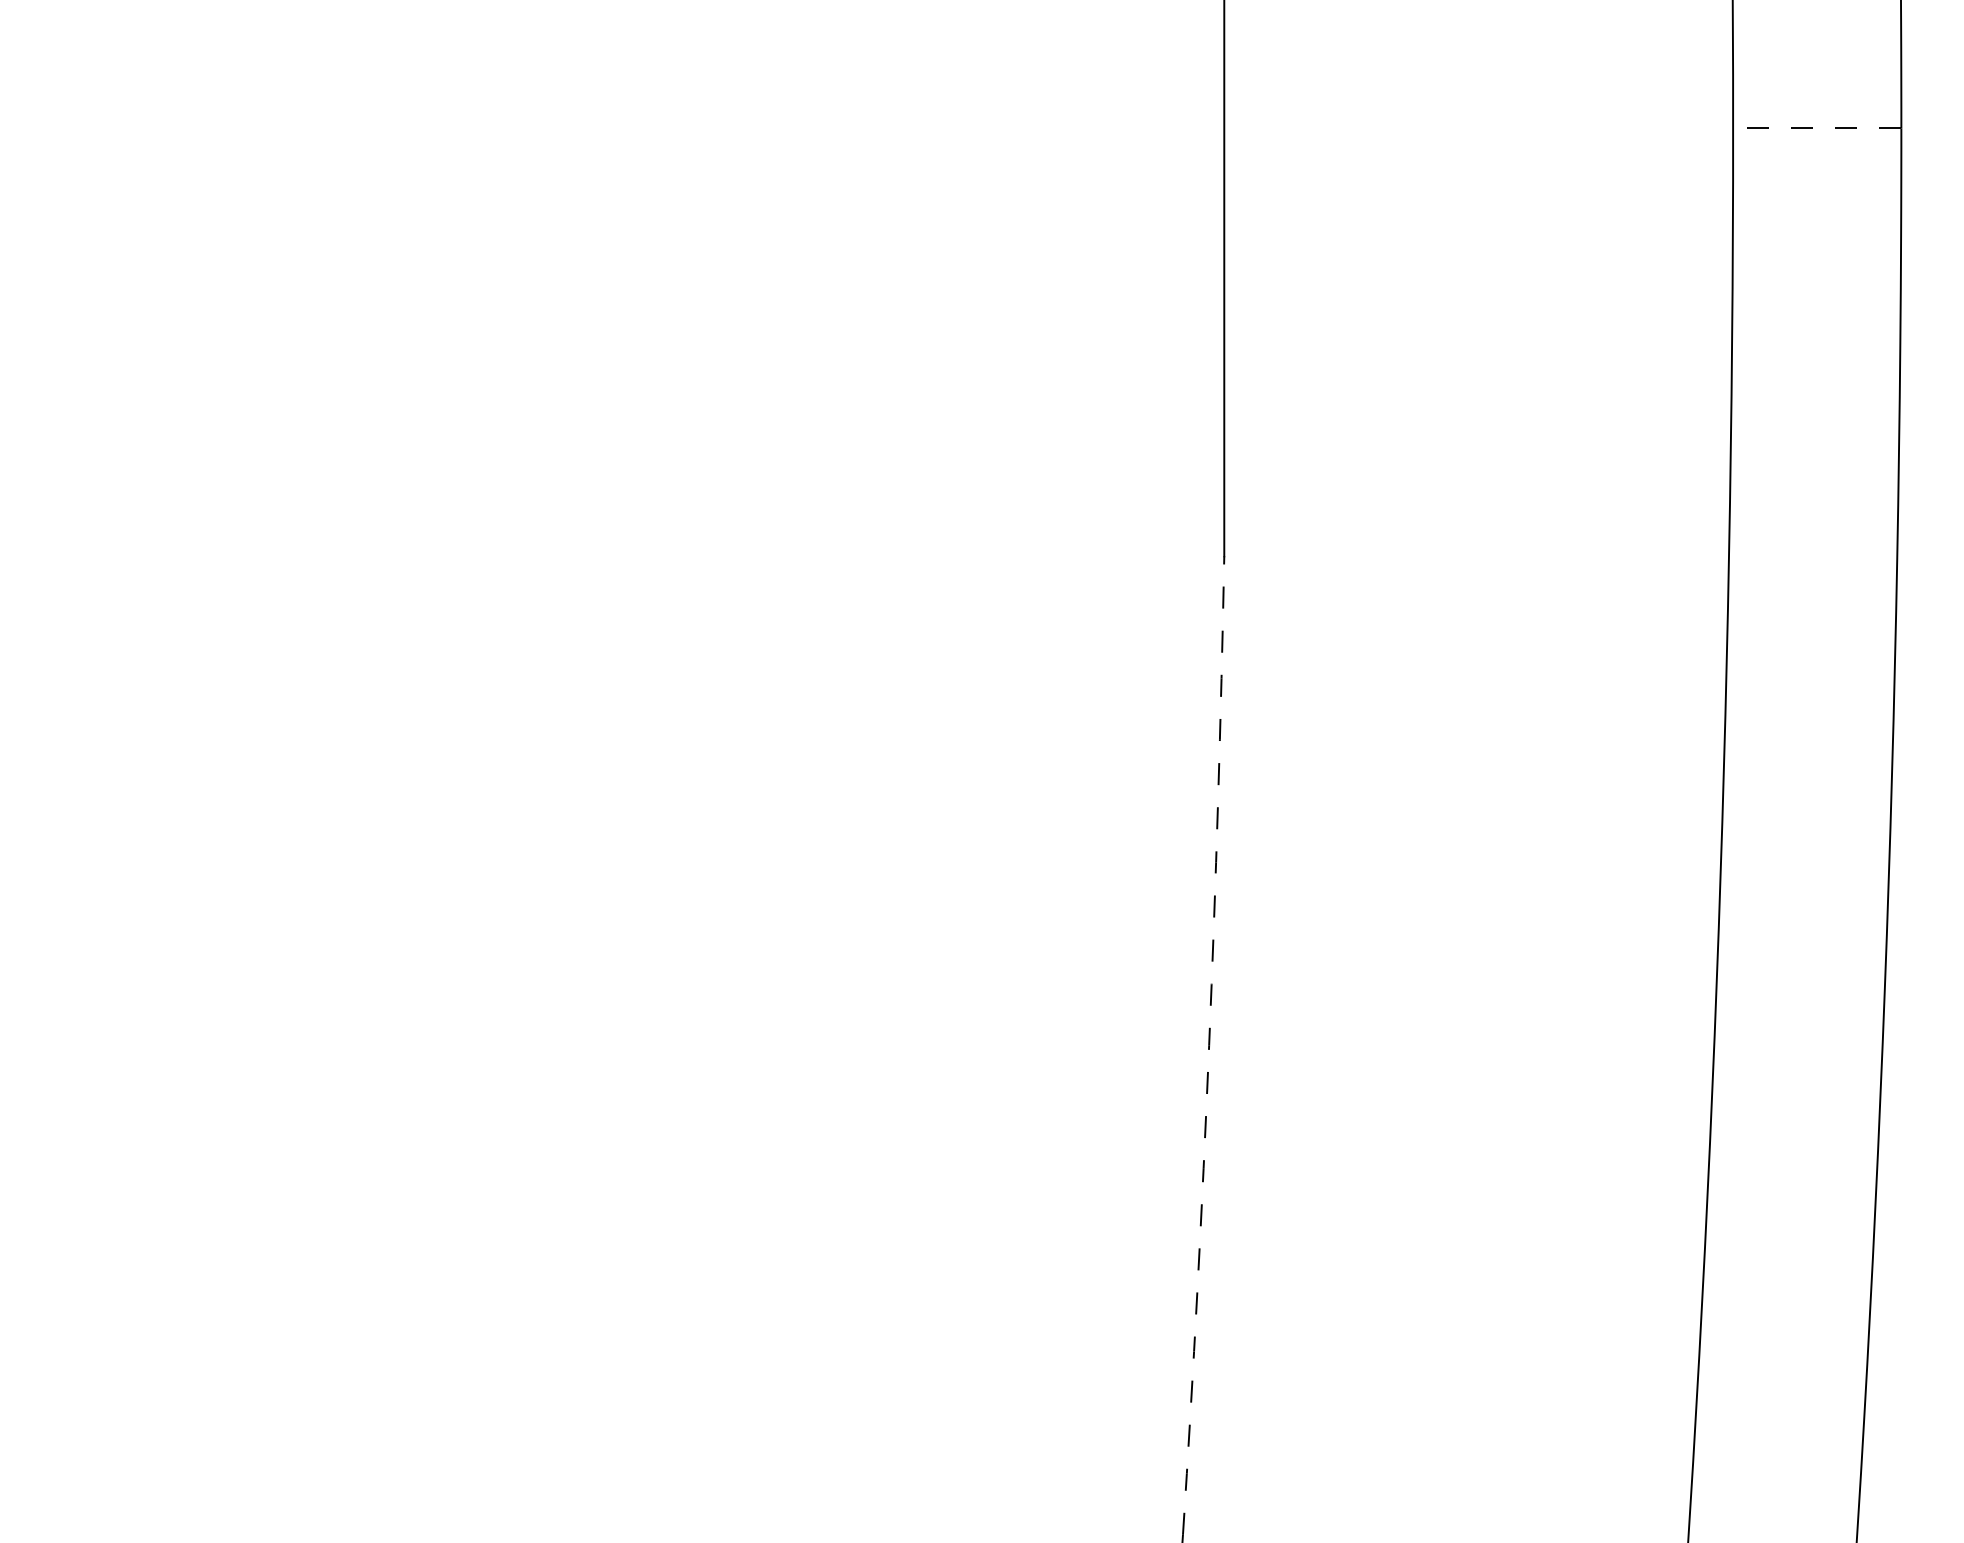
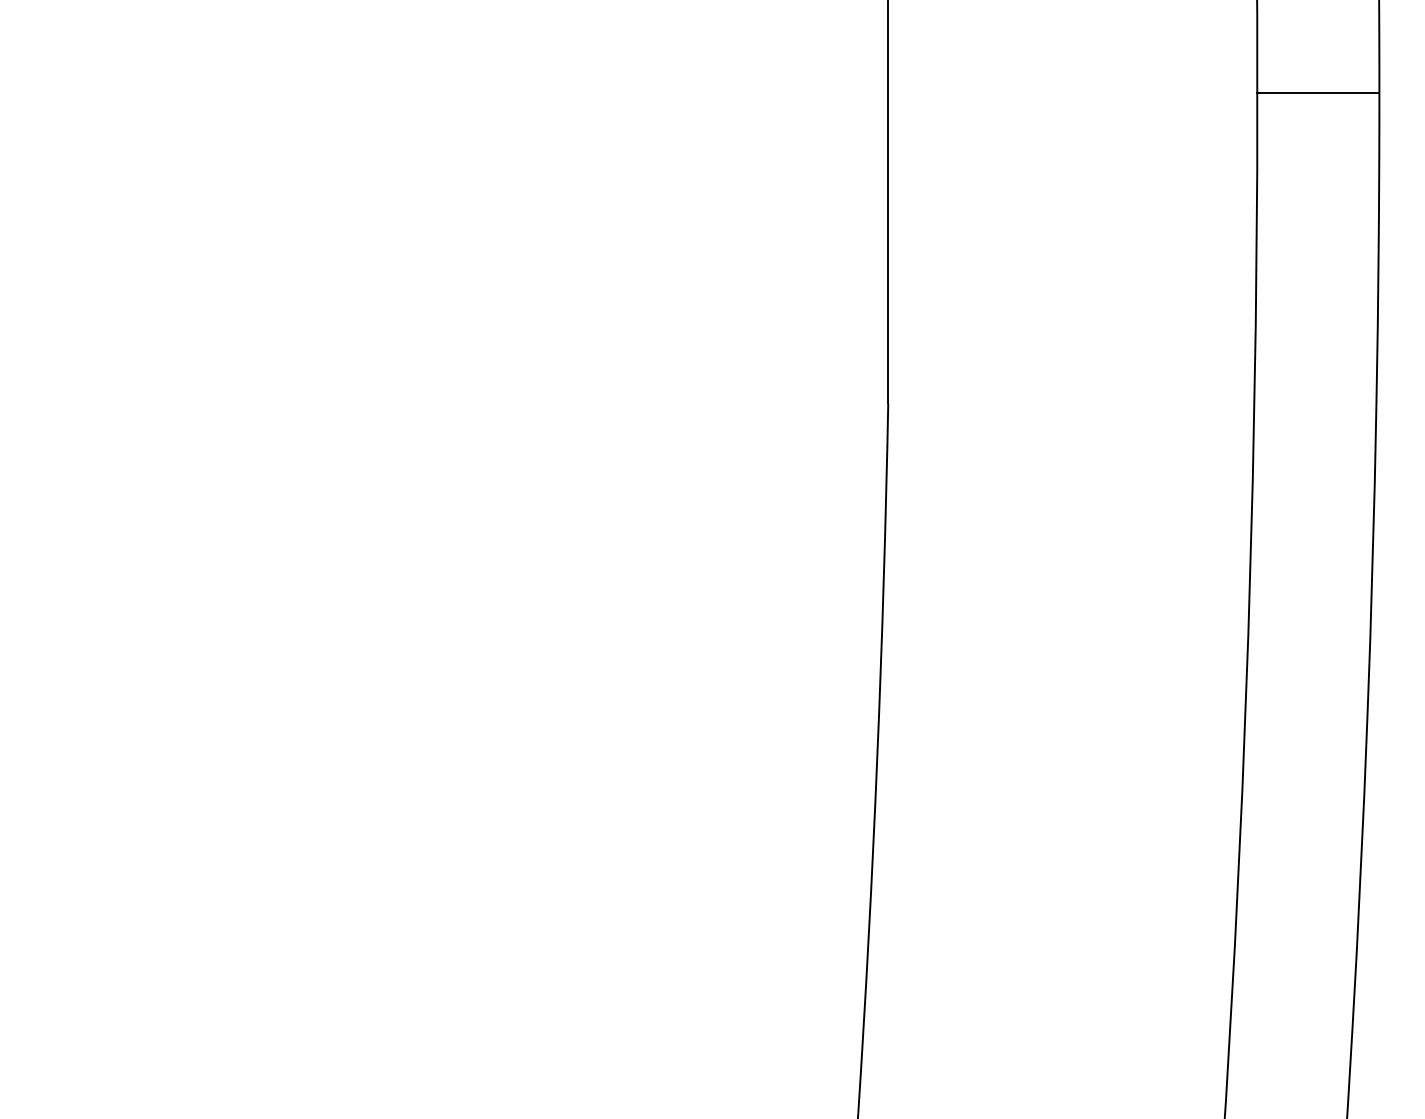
line: (1816, 128) -> (1317, 93), dashed -> solid
arc: (1209, 1045) -> (877, 758), dashed -> solid

